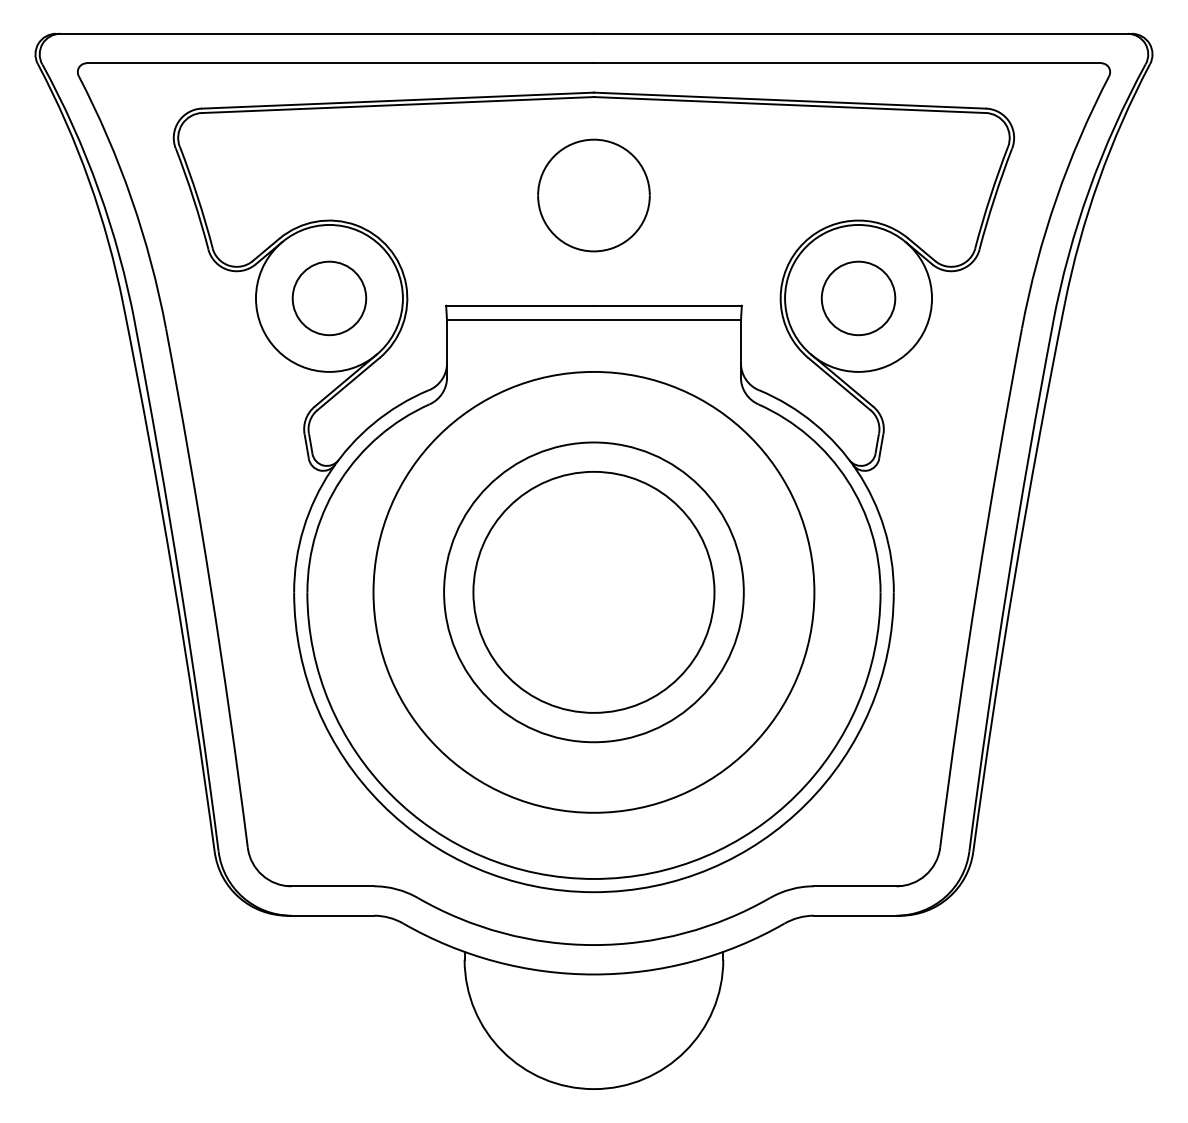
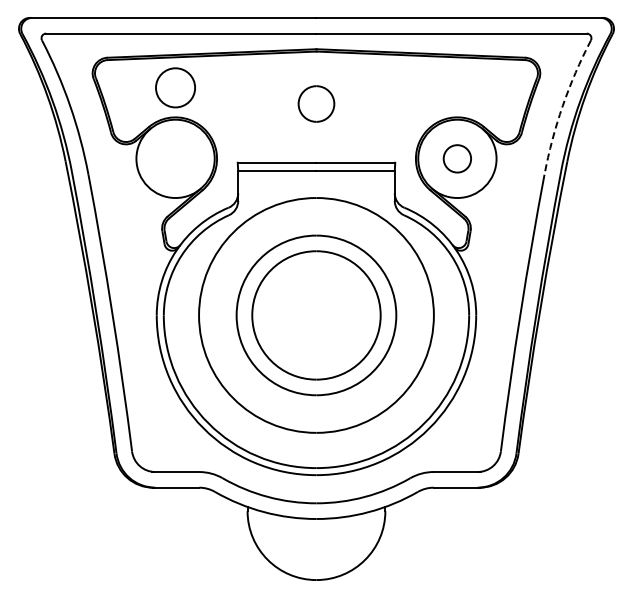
part: (594, 194) -> (316, 103), size x0.6
arc: (1055, 198) -> (562, 105), solid -> dashed
circle: (329, 297) -> (175, 87), moved
circle: (856, 297) -> (456, 158), size x0.7

